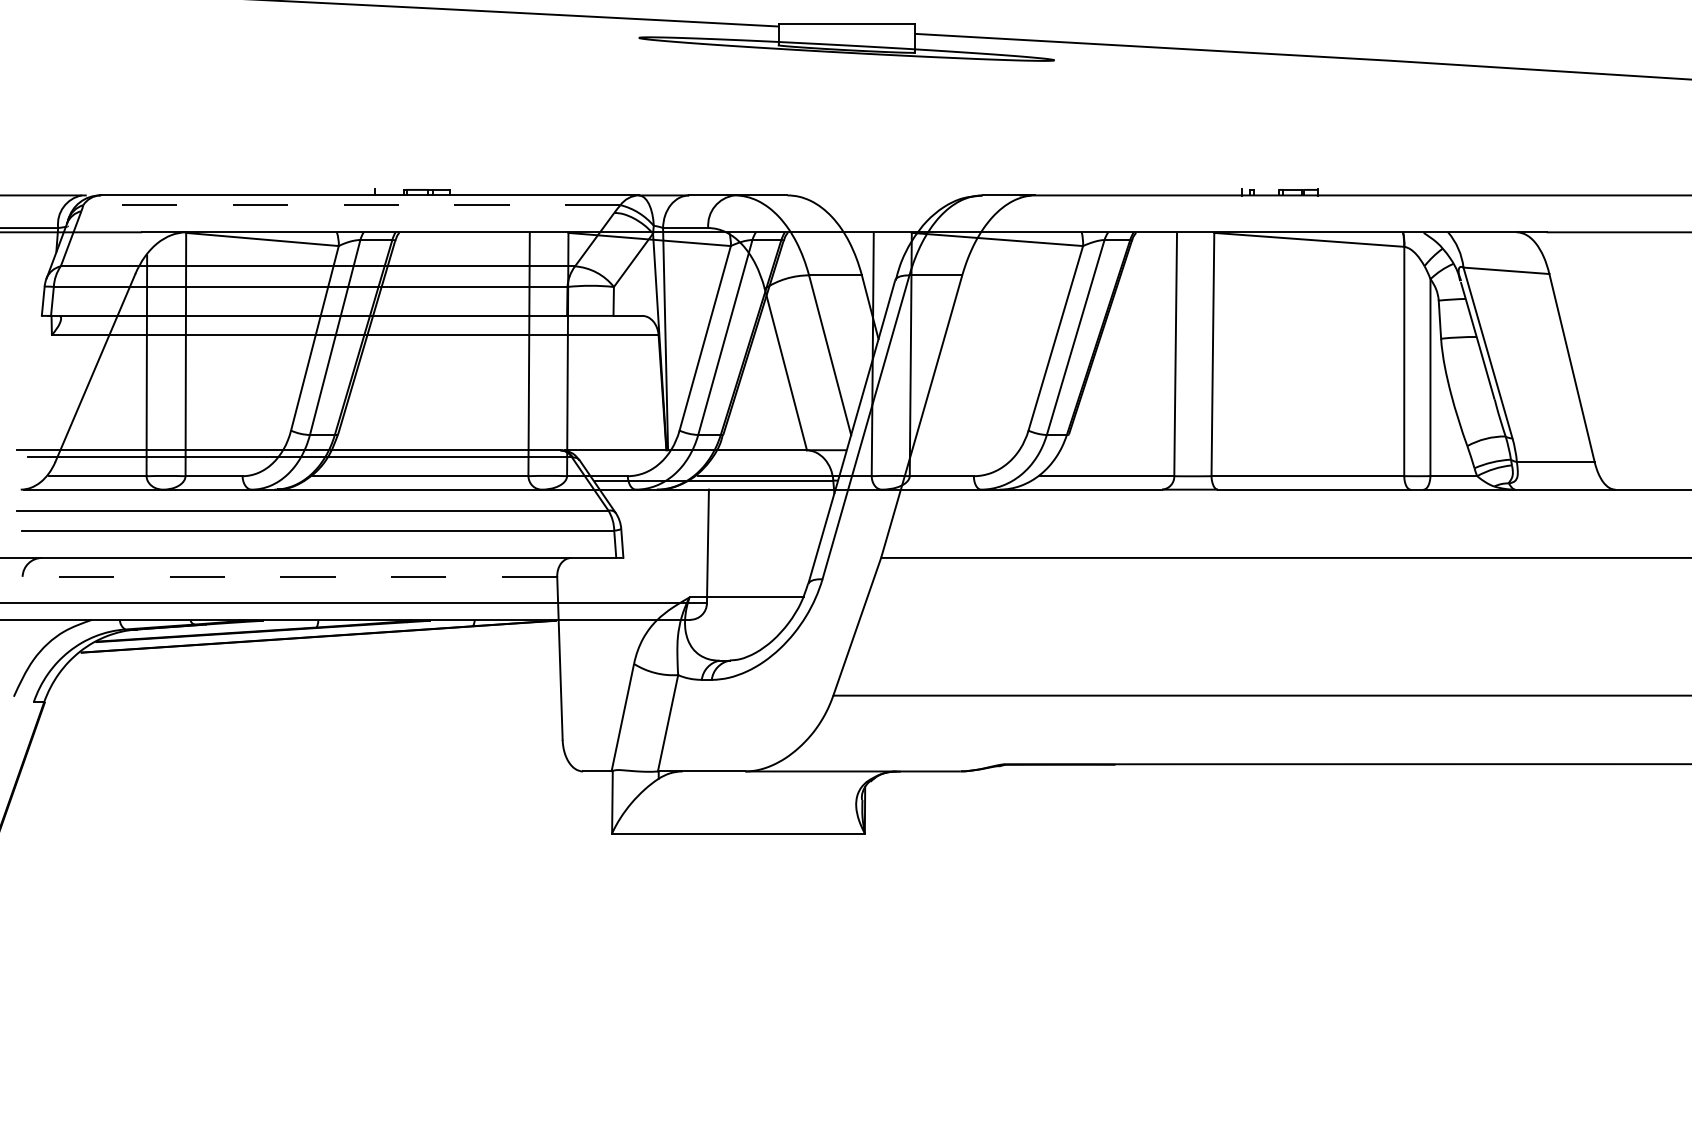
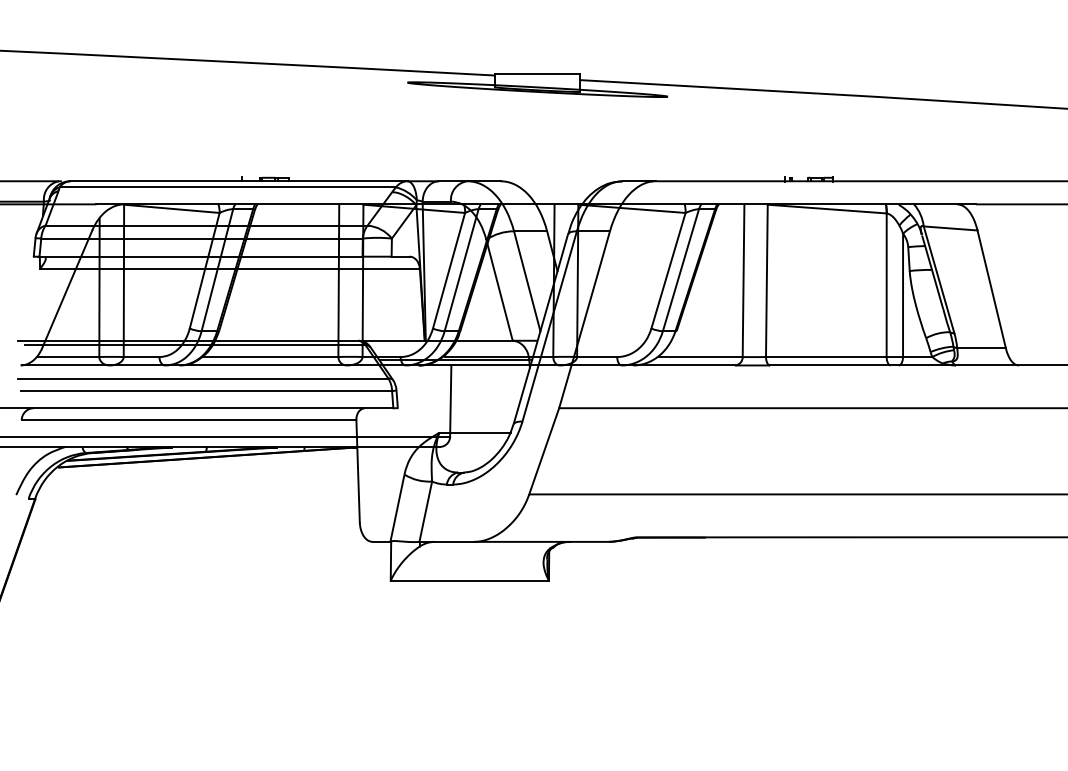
line: (351, 205) -> (227, 187), dashed -> solid
line: (289, 577) -> (188, 420), dashed -> solid

